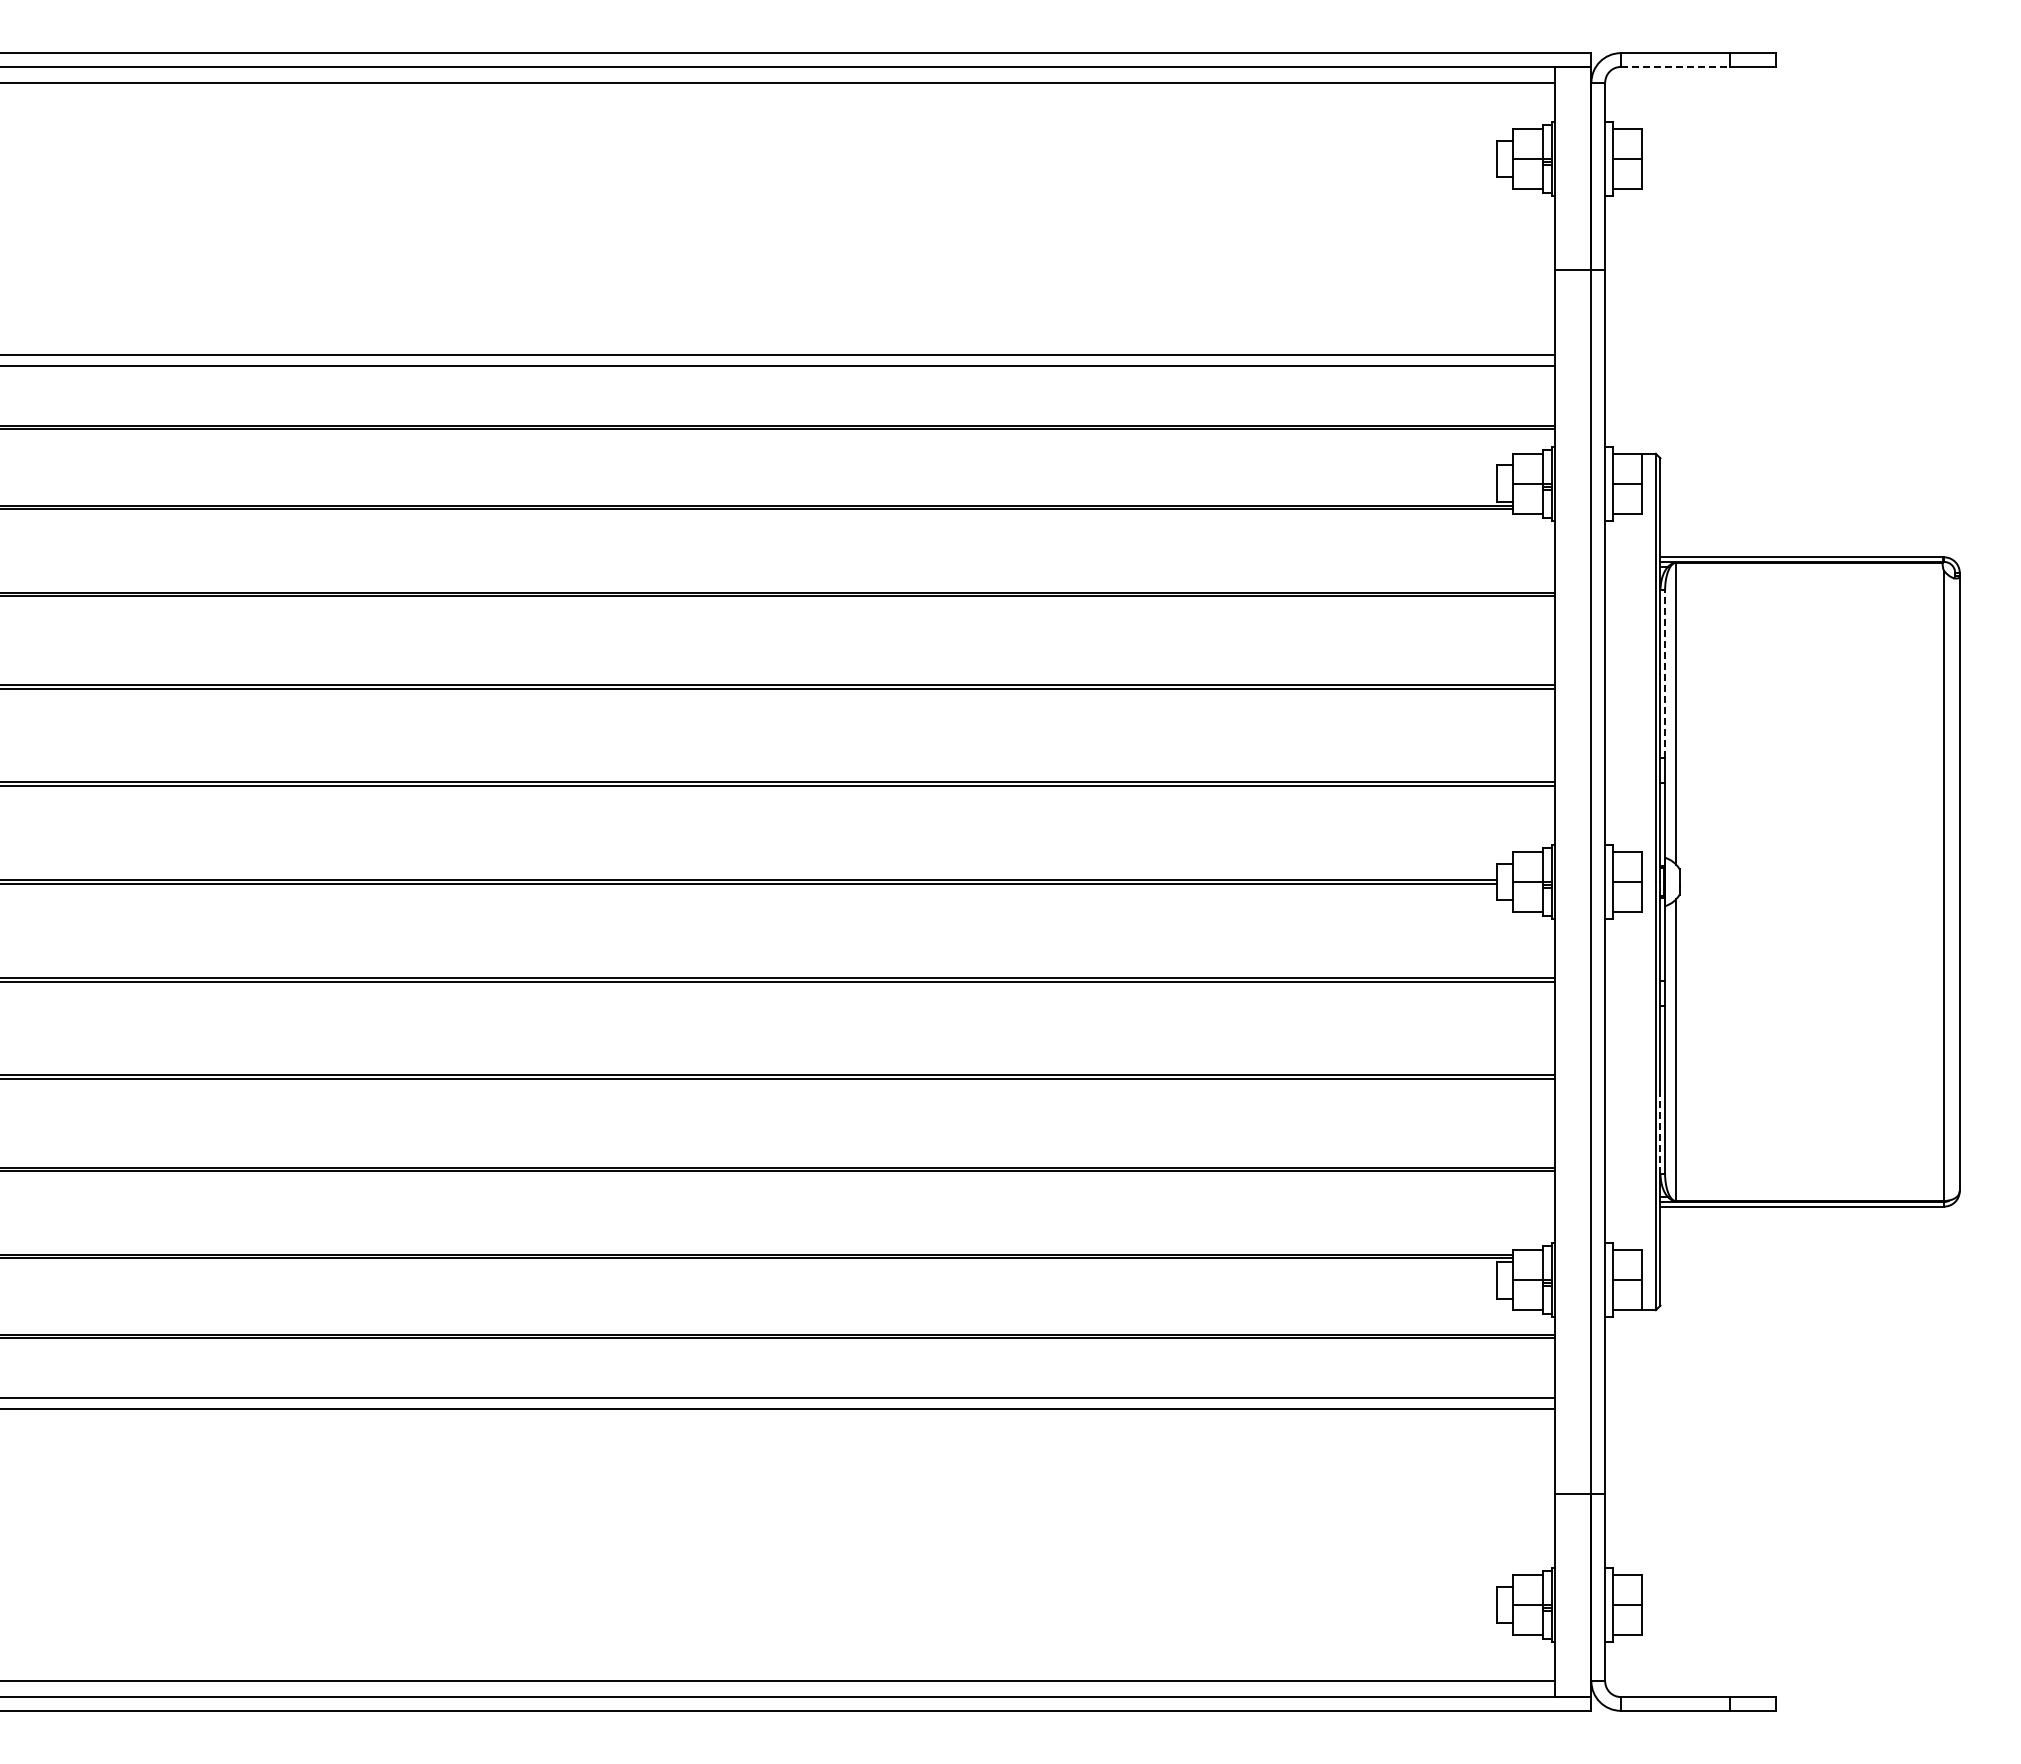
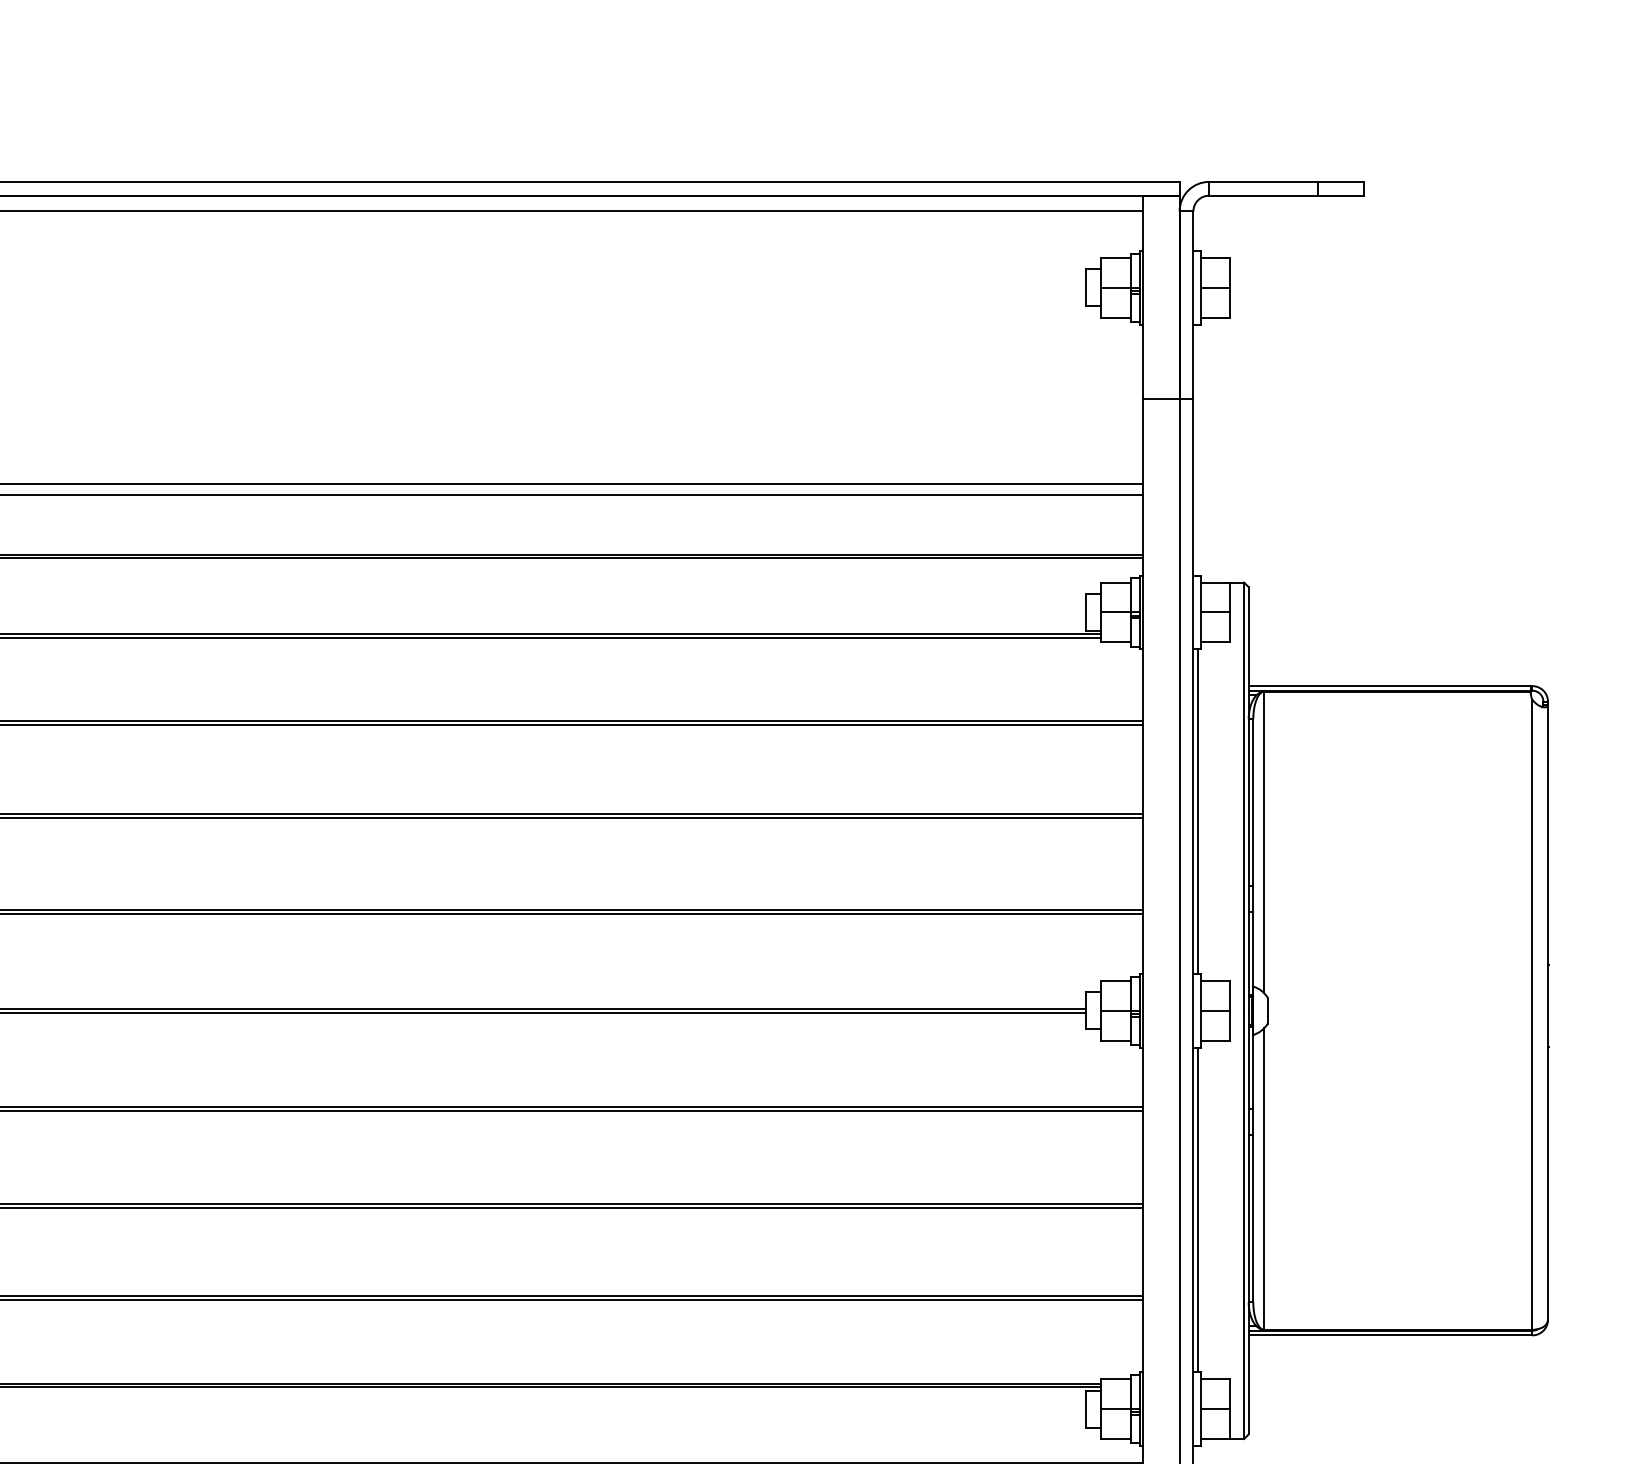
line: (1675, 66) -> (1263, 195), dashed -> solid
line: (1665, 674) -> (1253, 803), dashed -> solid
line: (1609, 682) -> (1197, 811), added
line: (1609, 1080) -> (1197, 1209), added
line: (1660, 1131) -> (1248, 1260), dashed -> solid

